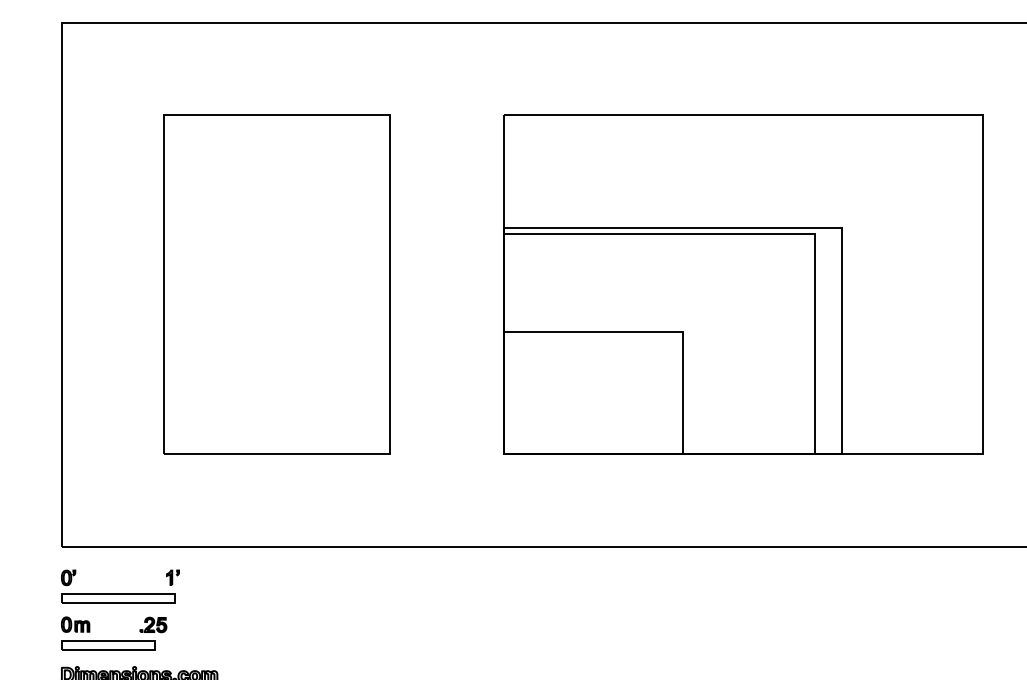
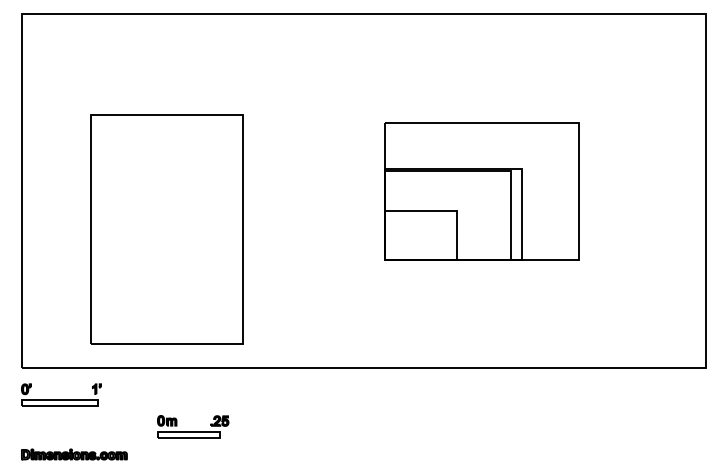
part: (275, 285) -> (166, 229), moved
part: (742, 285) -> (481, 191), size x0.6
part: (114, 633) -> (193, 426), moved

